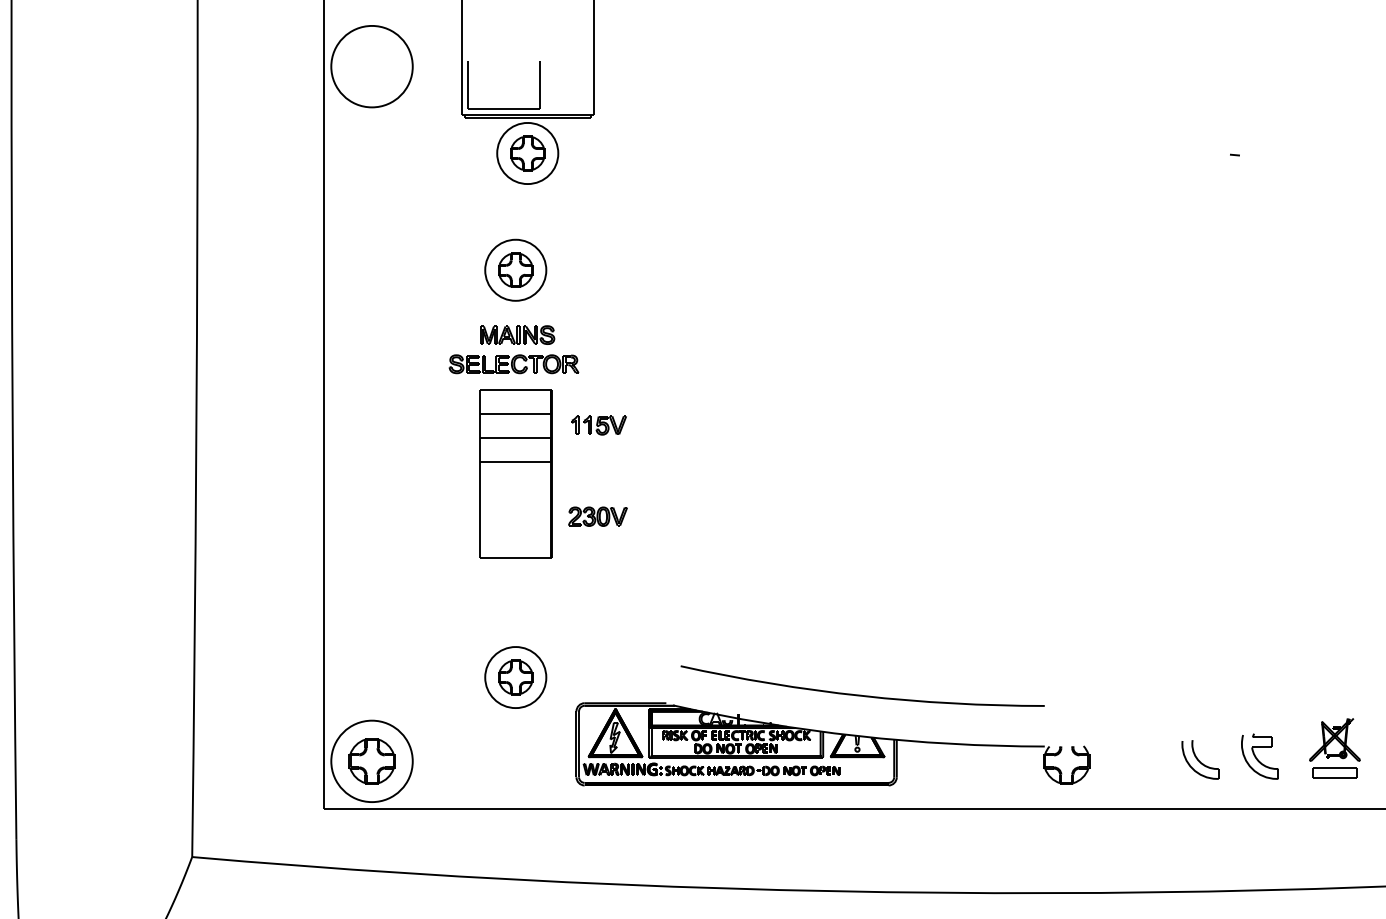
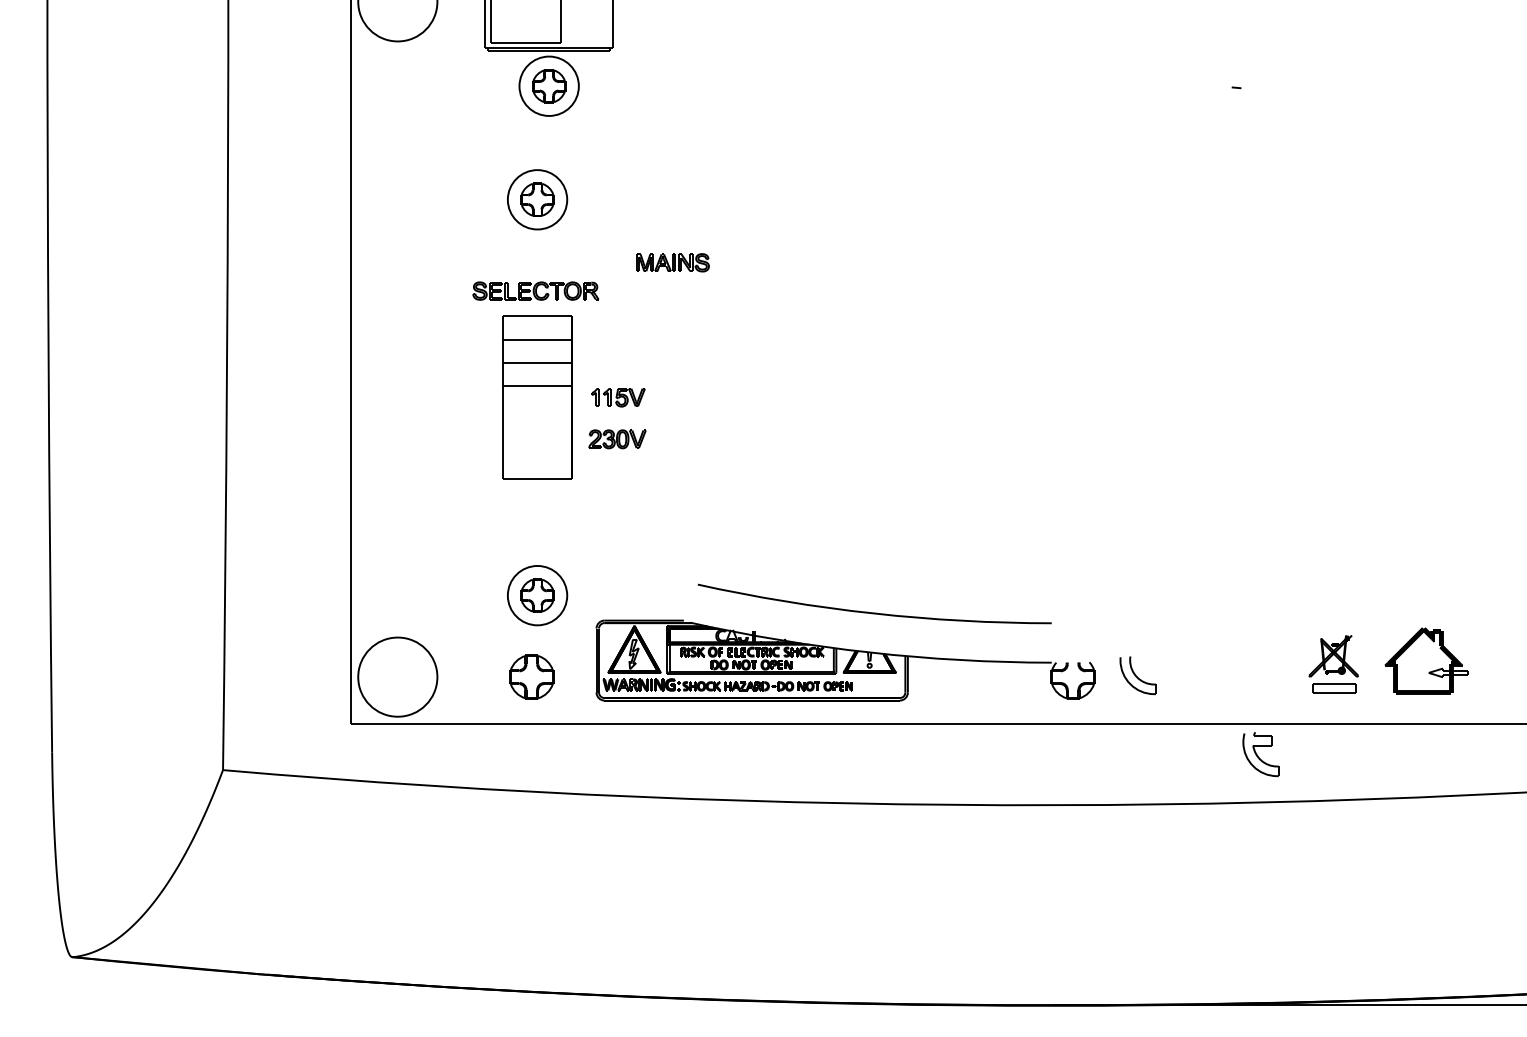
part: (516, 334) -> (672, 262), moved
part: (599, 425) -> (618, 397), moved
part: (1259, 756) -> (1260, 754), moved
part: (1199, 759) -> (1137, 675), moved
part: (371, 760) -> (531, 676), moved

